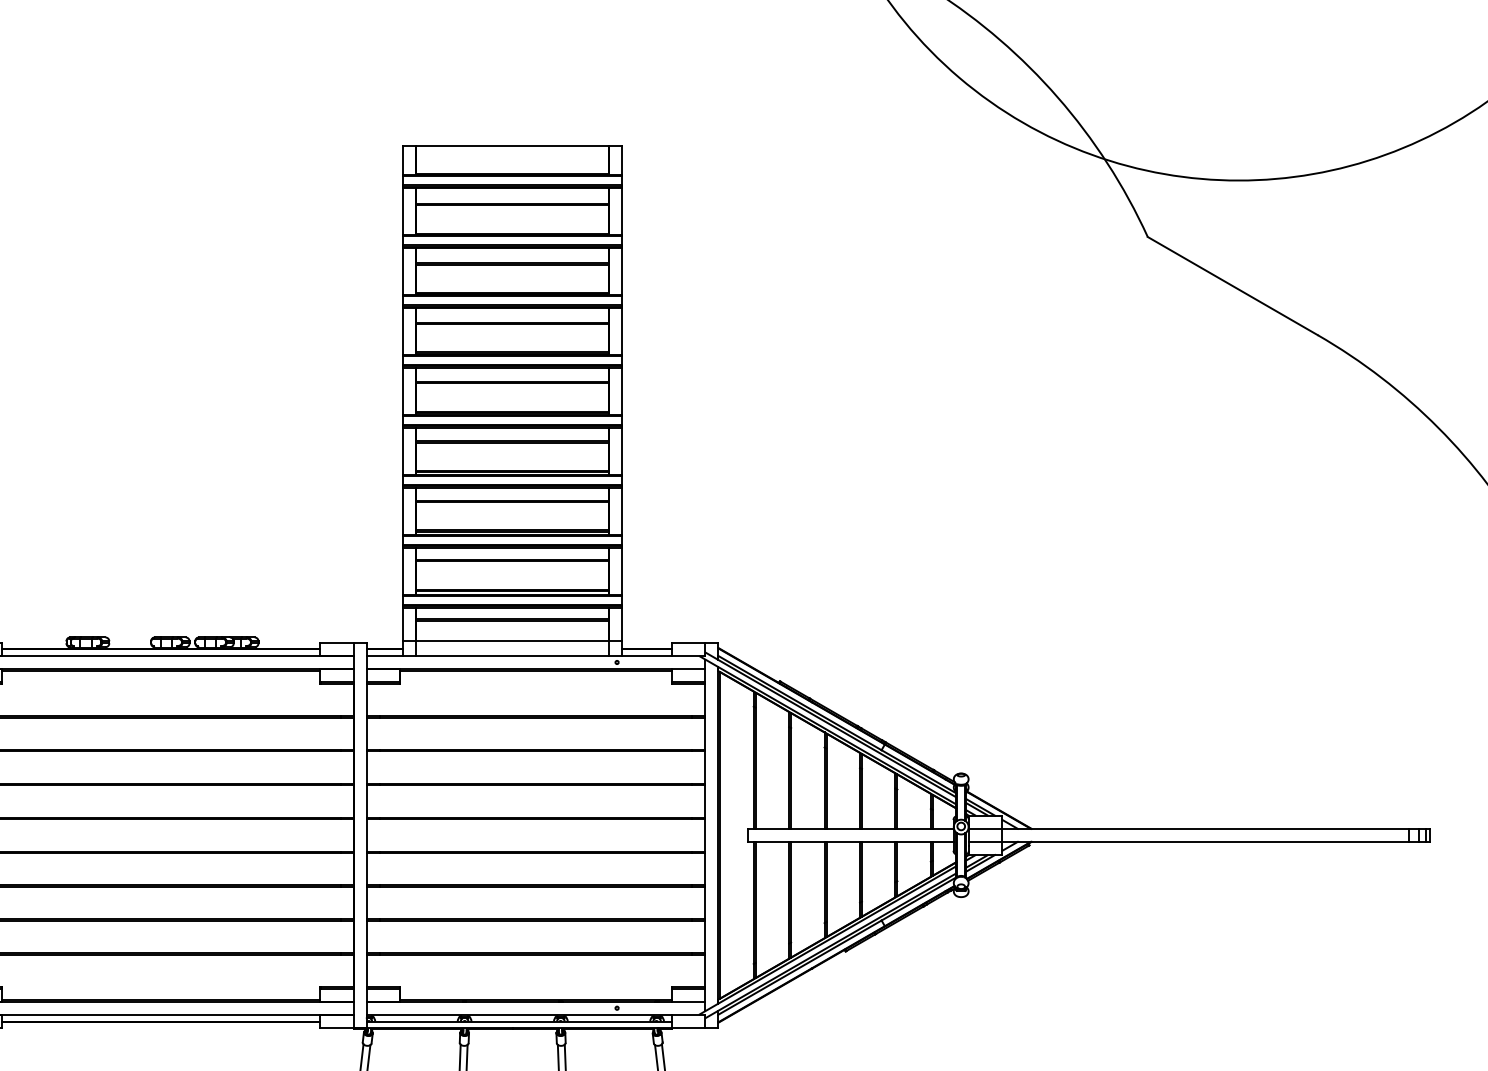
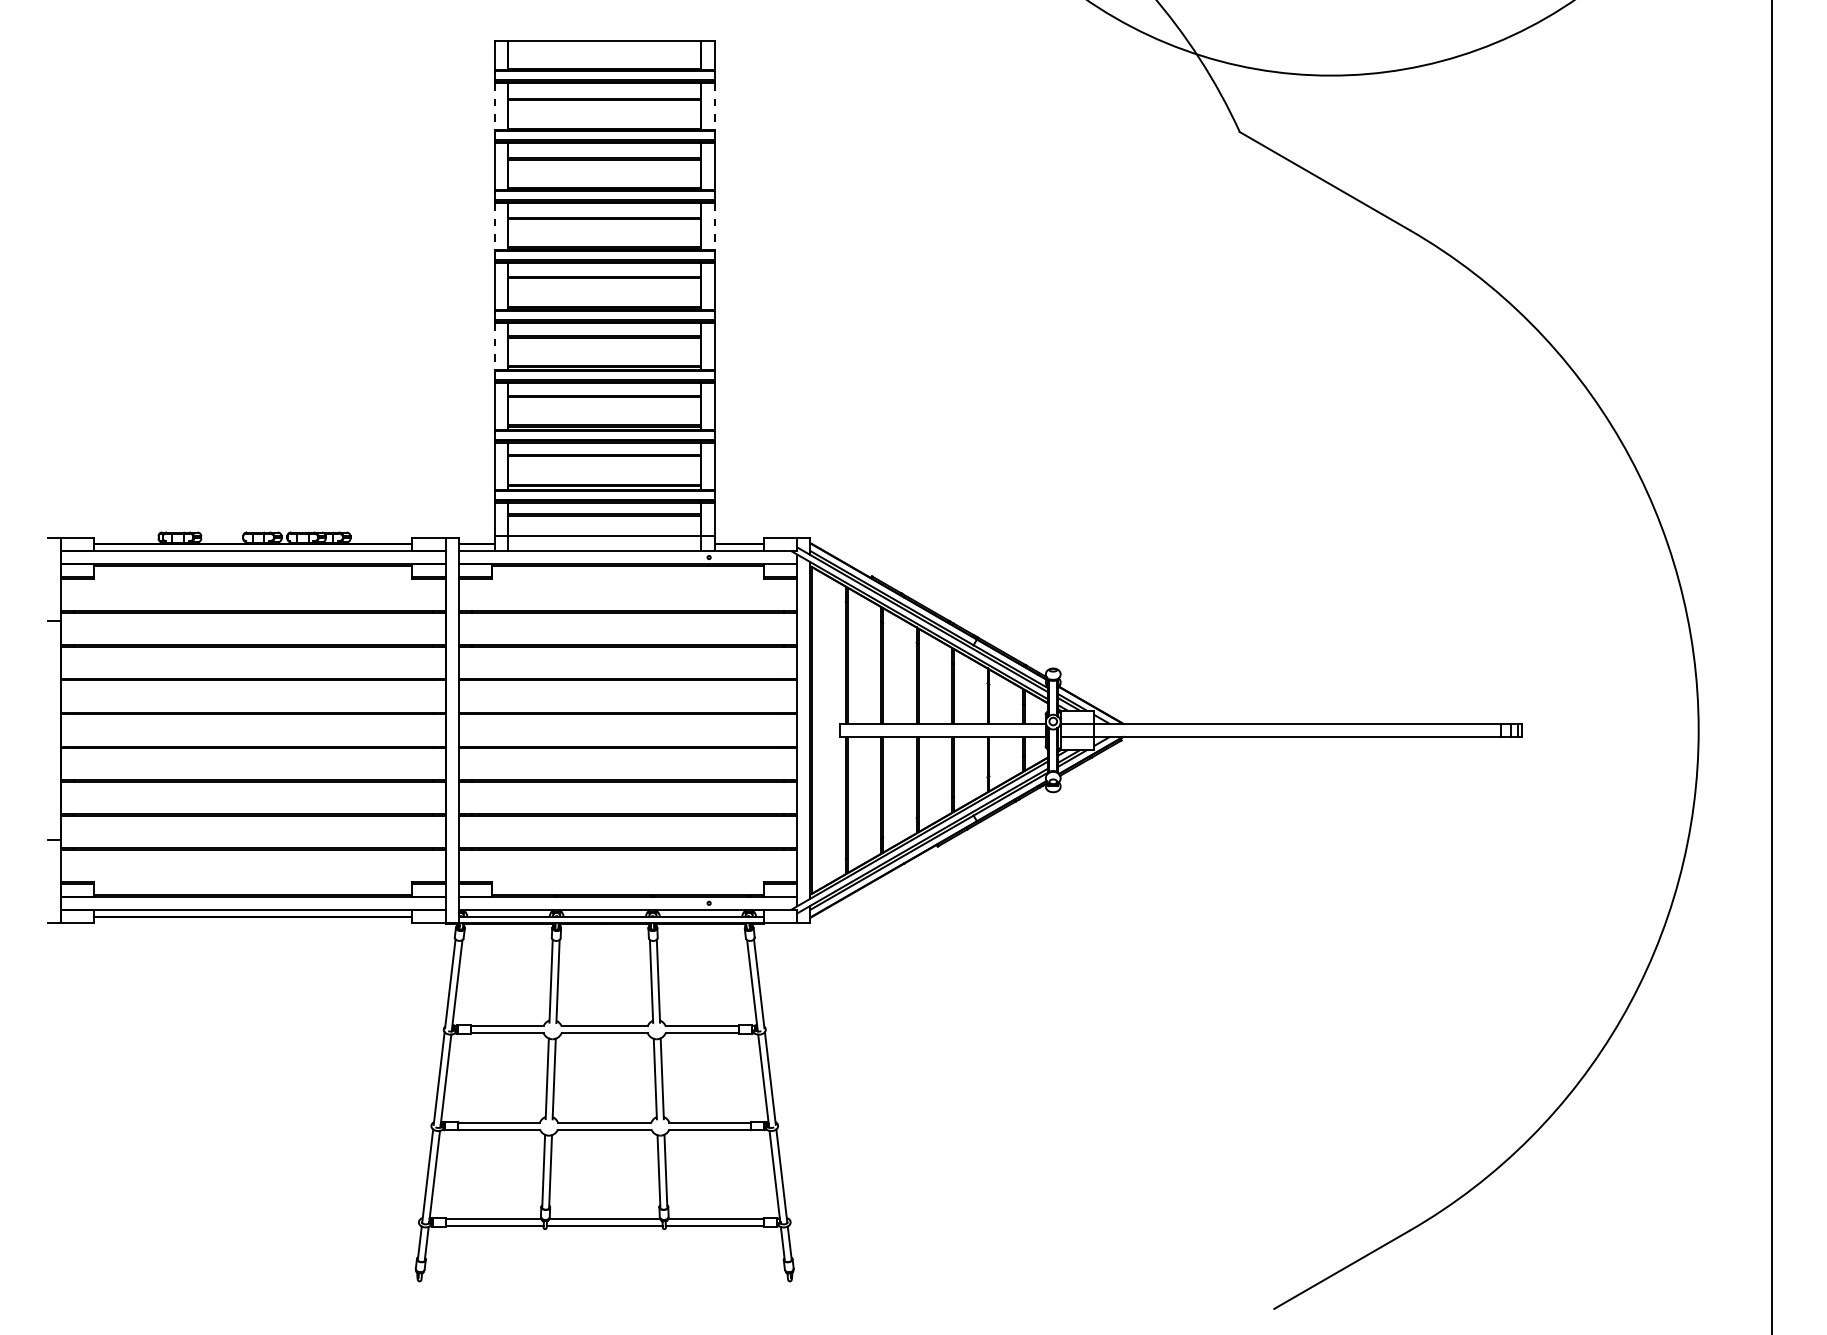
line: (403, 211) -> (495, 106), solid -> dashed
line: (622, 211) -> (714, 106), solid -> dashed
line: (403, 331) -> (495, 226), solid -> dashed
line: (622, 331) -> (714, 226), solid -> dashed
line: (403, 451) -> (495, 346), solid -> dashed

